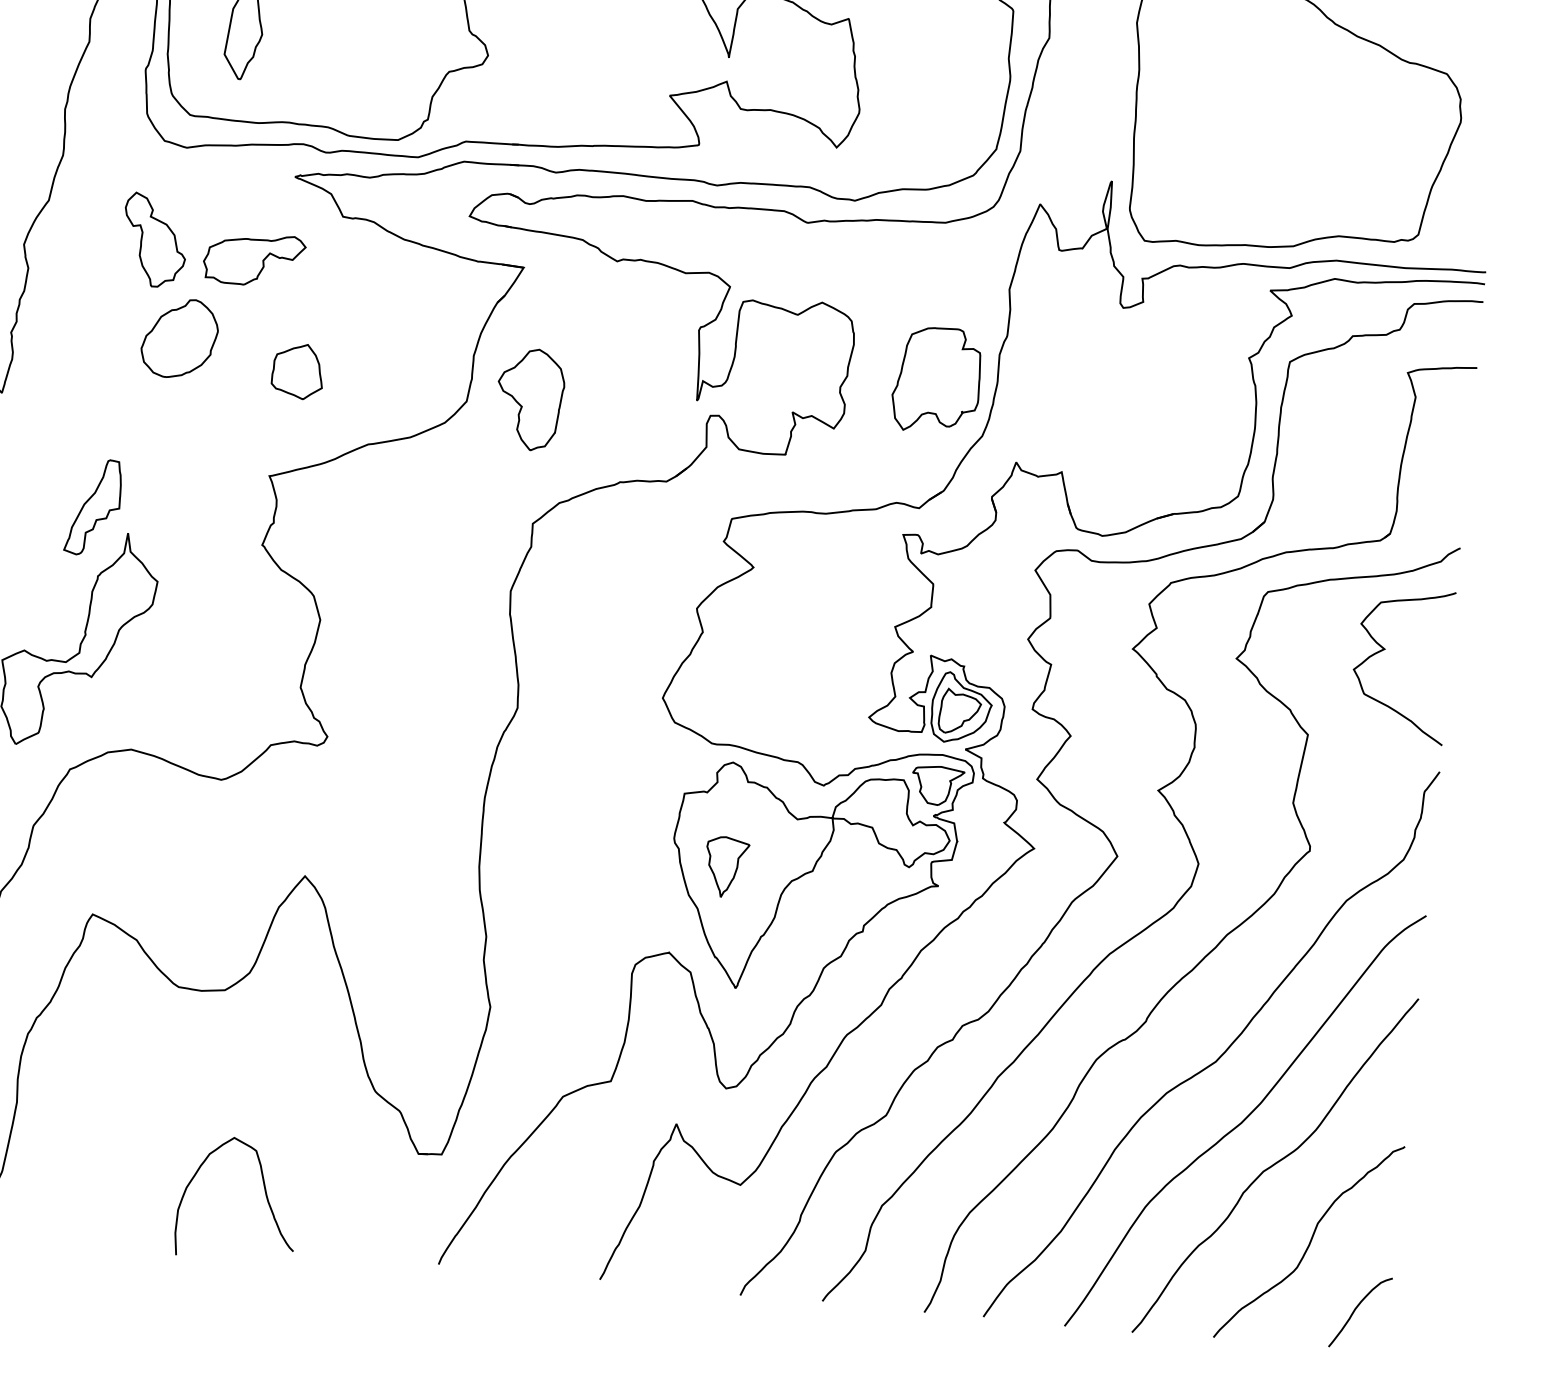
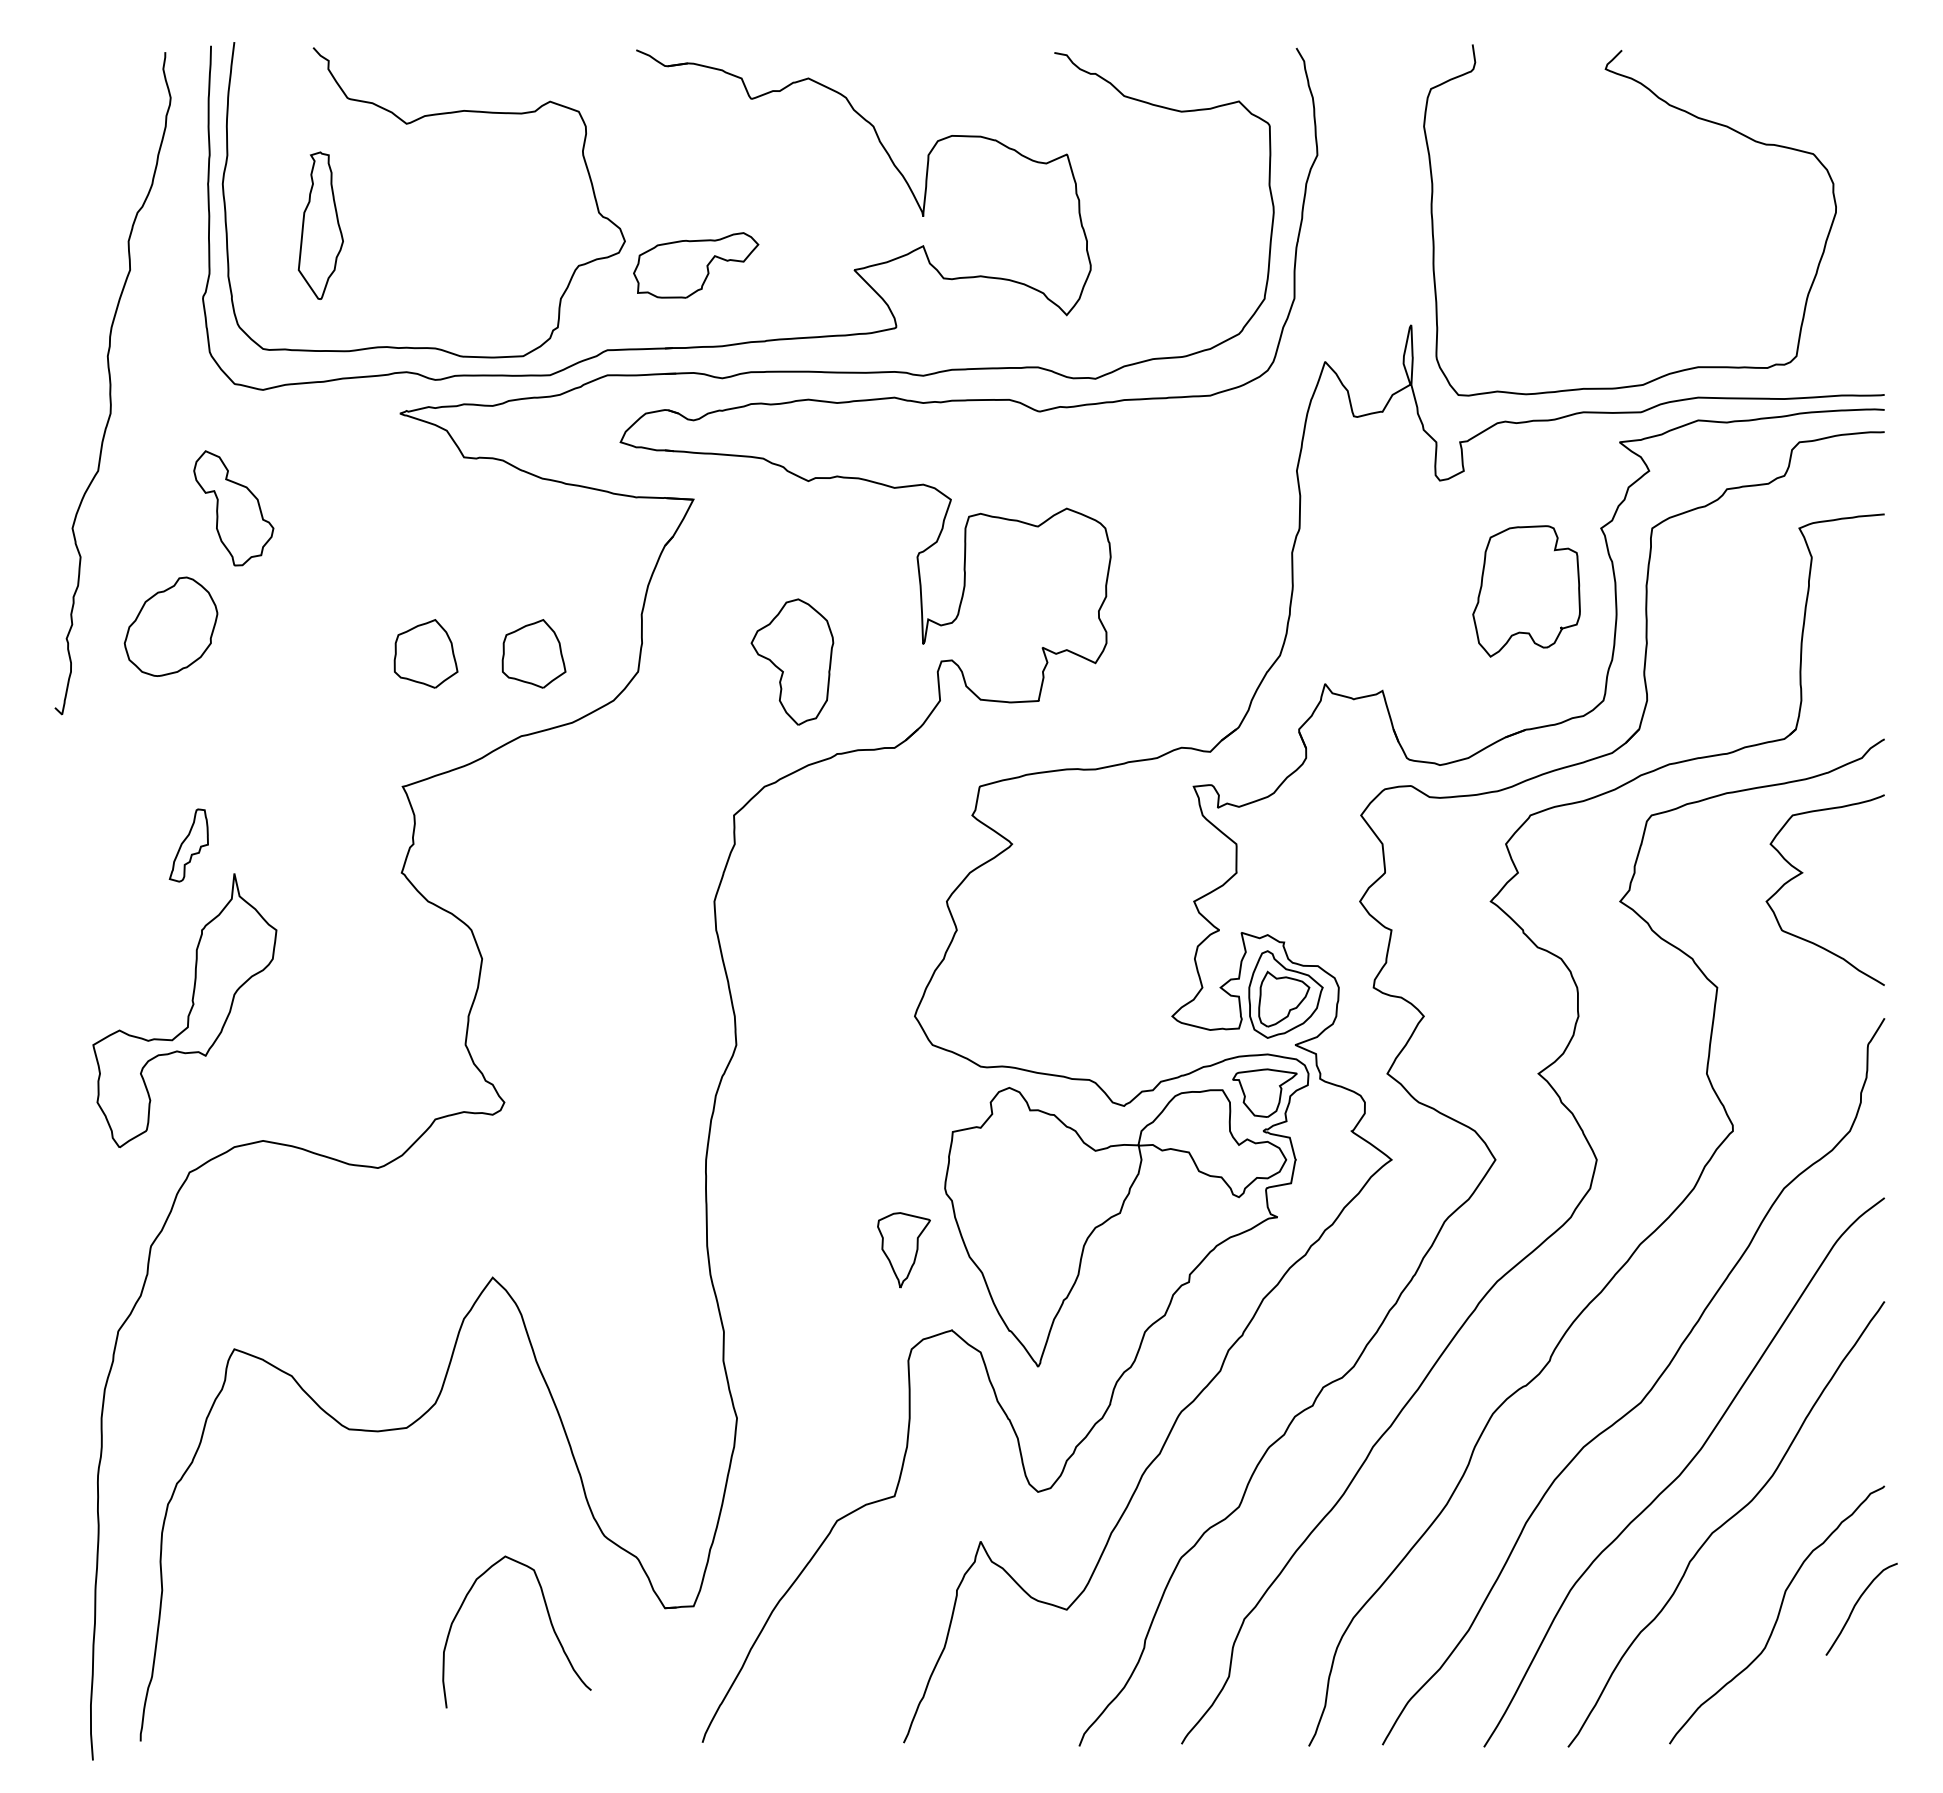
part: (254, 259) -> (696, 265), moved
part: (179, 338) -> (170, 626), moved
part: (384, 379) -> (533, 653), added
part: (936, 380) -> (1526, 591), moved
part: (530, 399) -> (792, 661), moved
part: (93, 507) -> (188, 845), size x0.6
part: (726, 867) -> (903, 1250), moved
curve: (265, 1195) -> (550, 1624), moved
curve: (1355, 1309) -> (1855, 1606), moved

